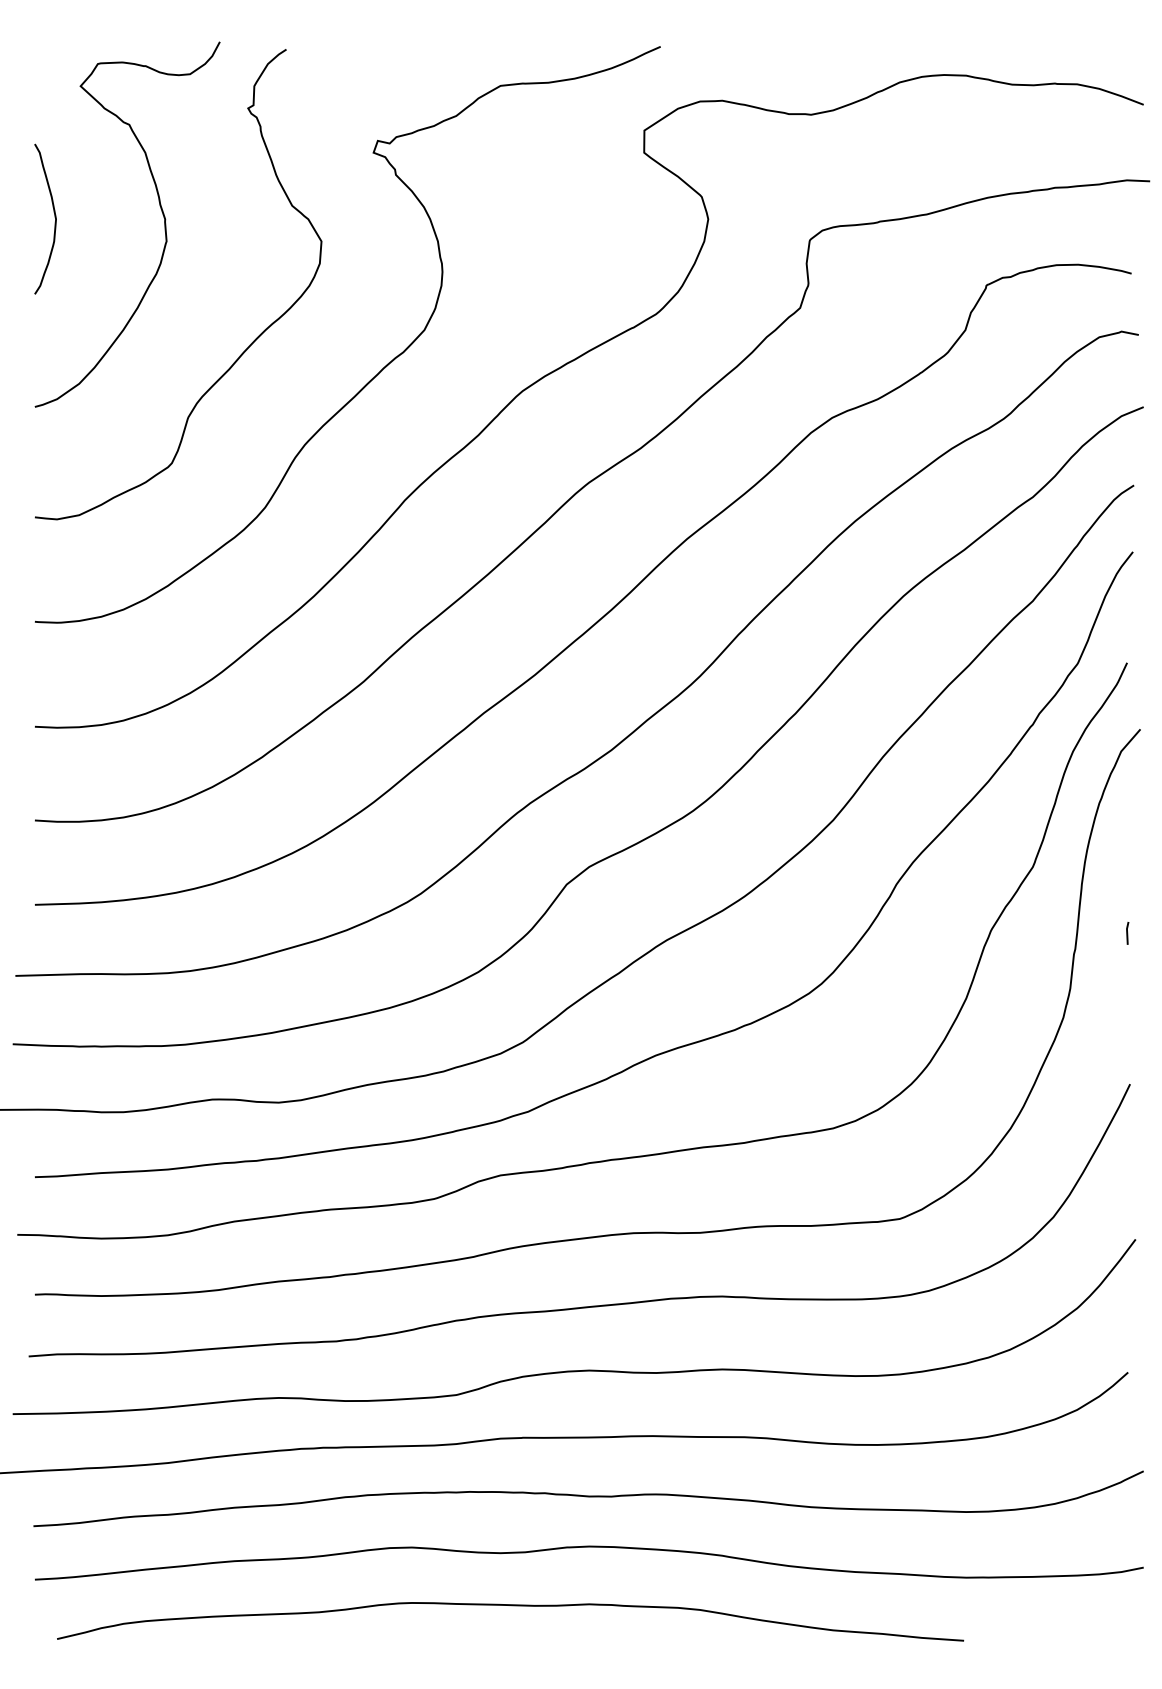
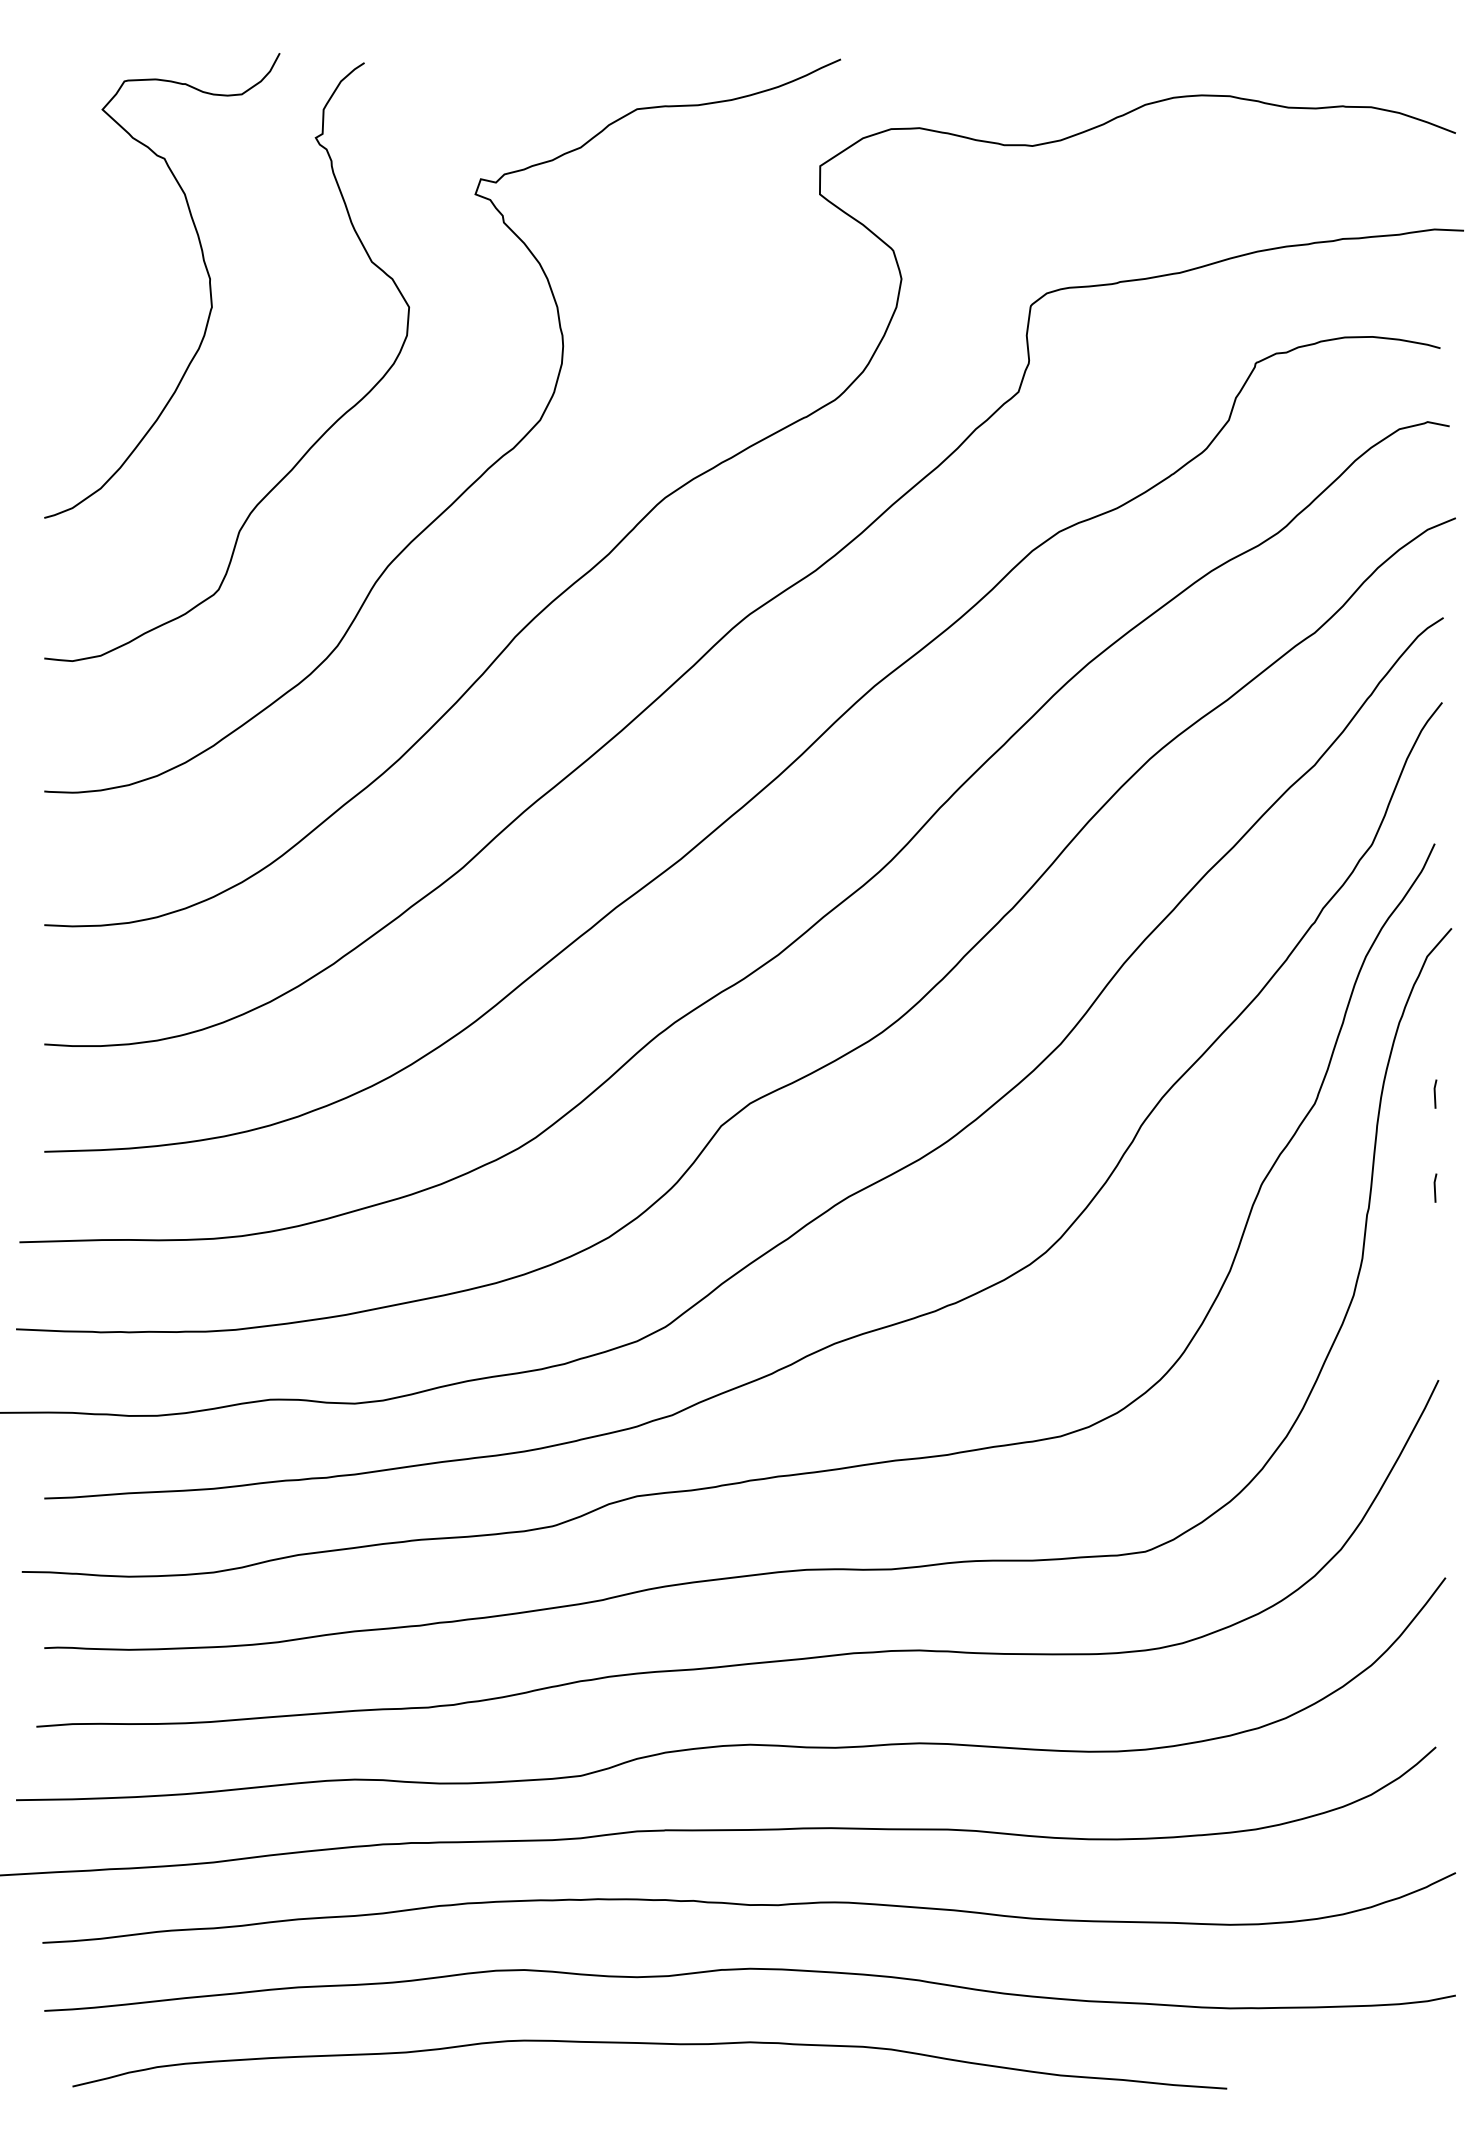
curve: (54, 217) -> (69, 276), removed
line: (1127, 859) -> (1435, 1093), added

